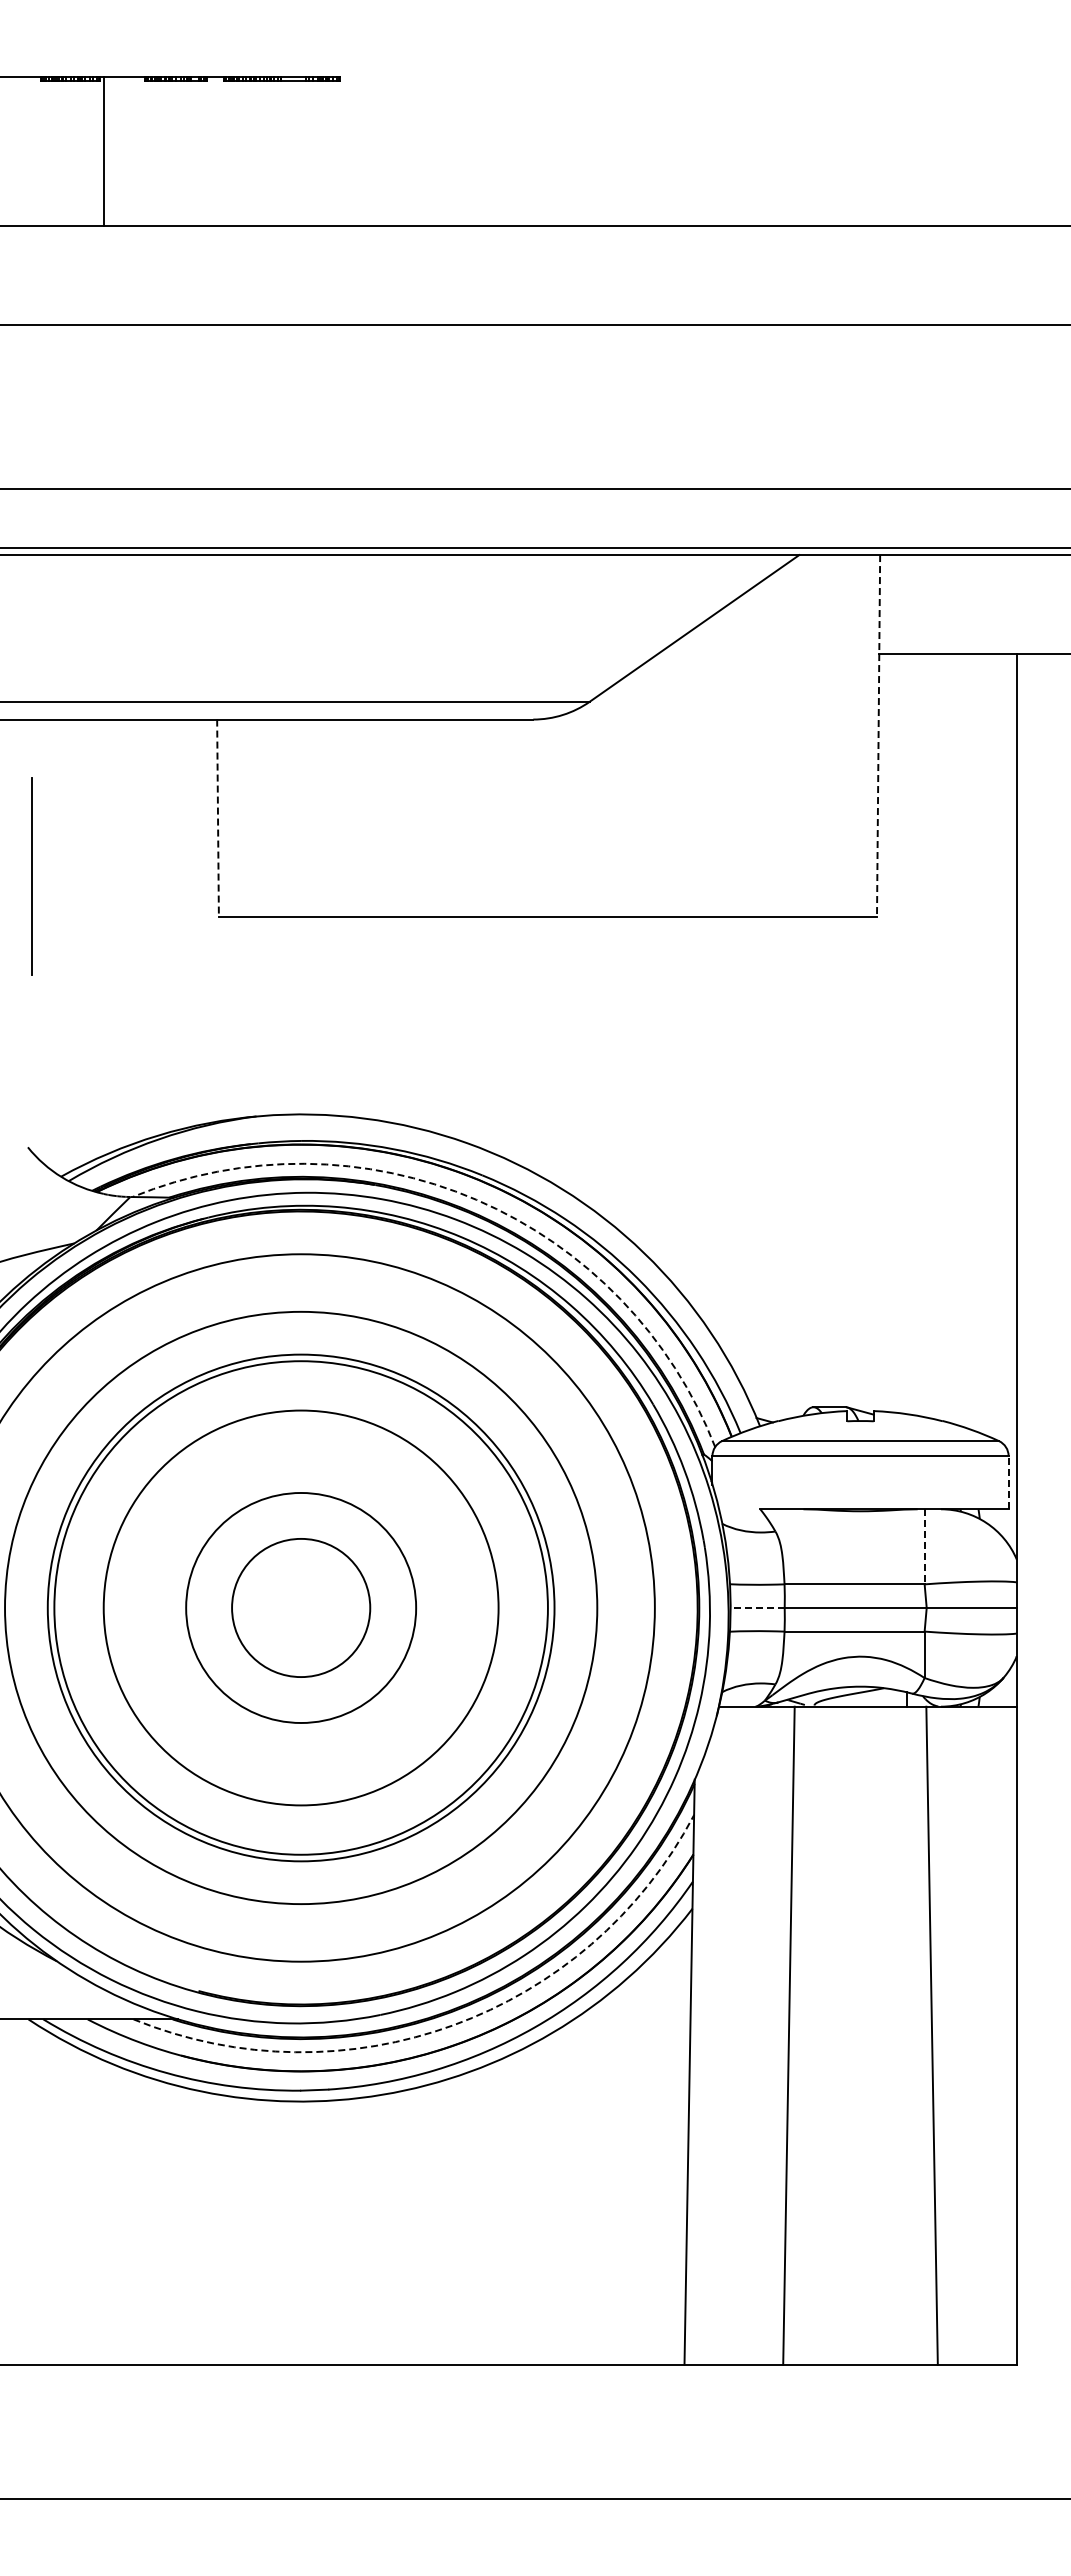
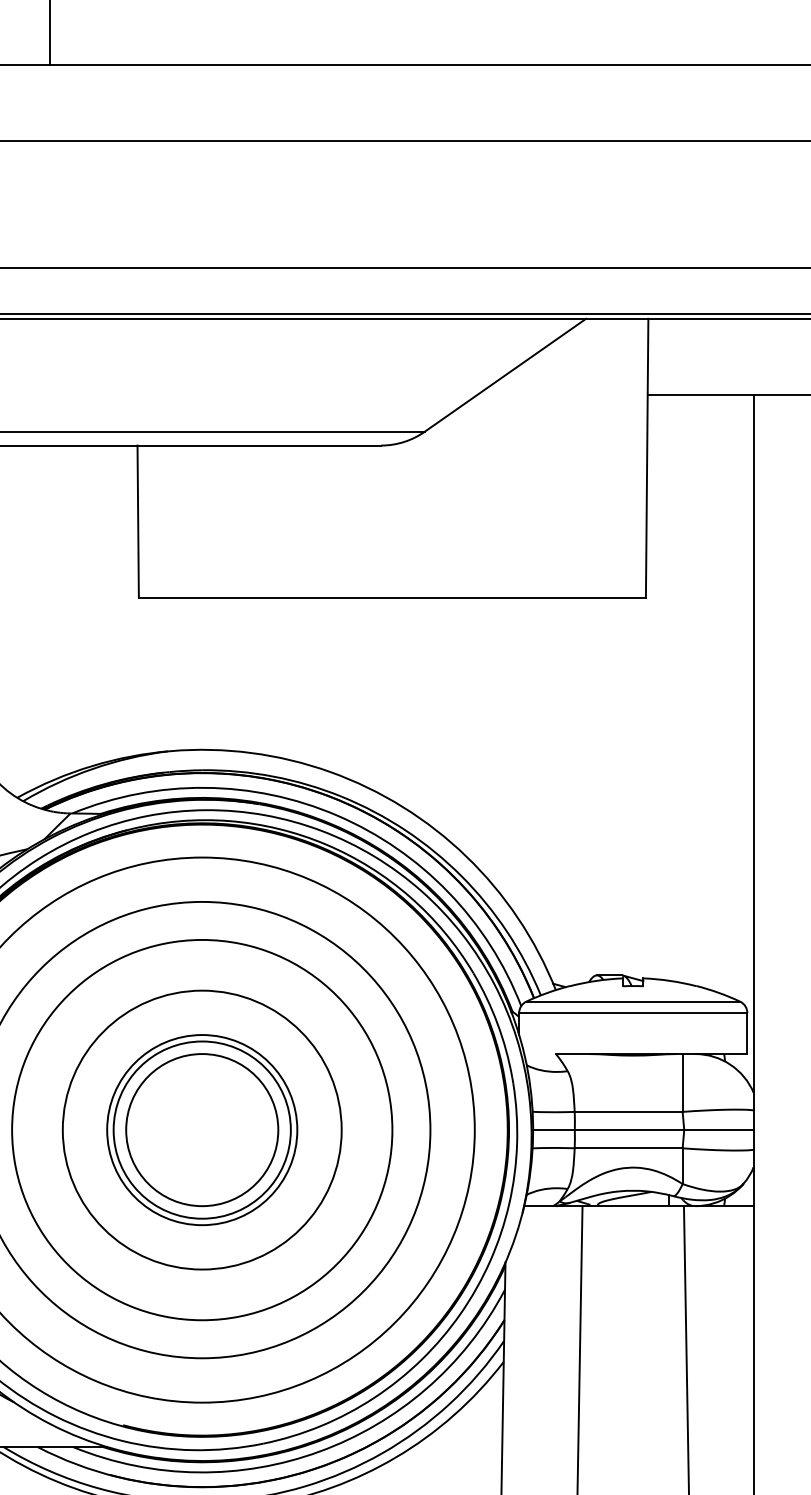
line: (878, 736) -> (647, 458), dashed -> solid
line: (218, 818) -> (138, 521), dashed -> solid
arc: (476, 1199) -> (337, 815), dashed -> solid
line: (1008, 1482) -> (747, 1033), dashed -> solid
line: (924, 1546) -> (682, 1082), dashed -> solid
circle: (300, 1607) -> (201, 1129), size x0.62
circle: (300, 1607) -> (201, 1129), size x1.43
circle: (301, 1607) -> (202, 1129), size x0.71
line: (757, 1607) -> (553, 1129), dashed -> solid
arc: (453, 2025) -> (319, 1451), dashed -> solid

